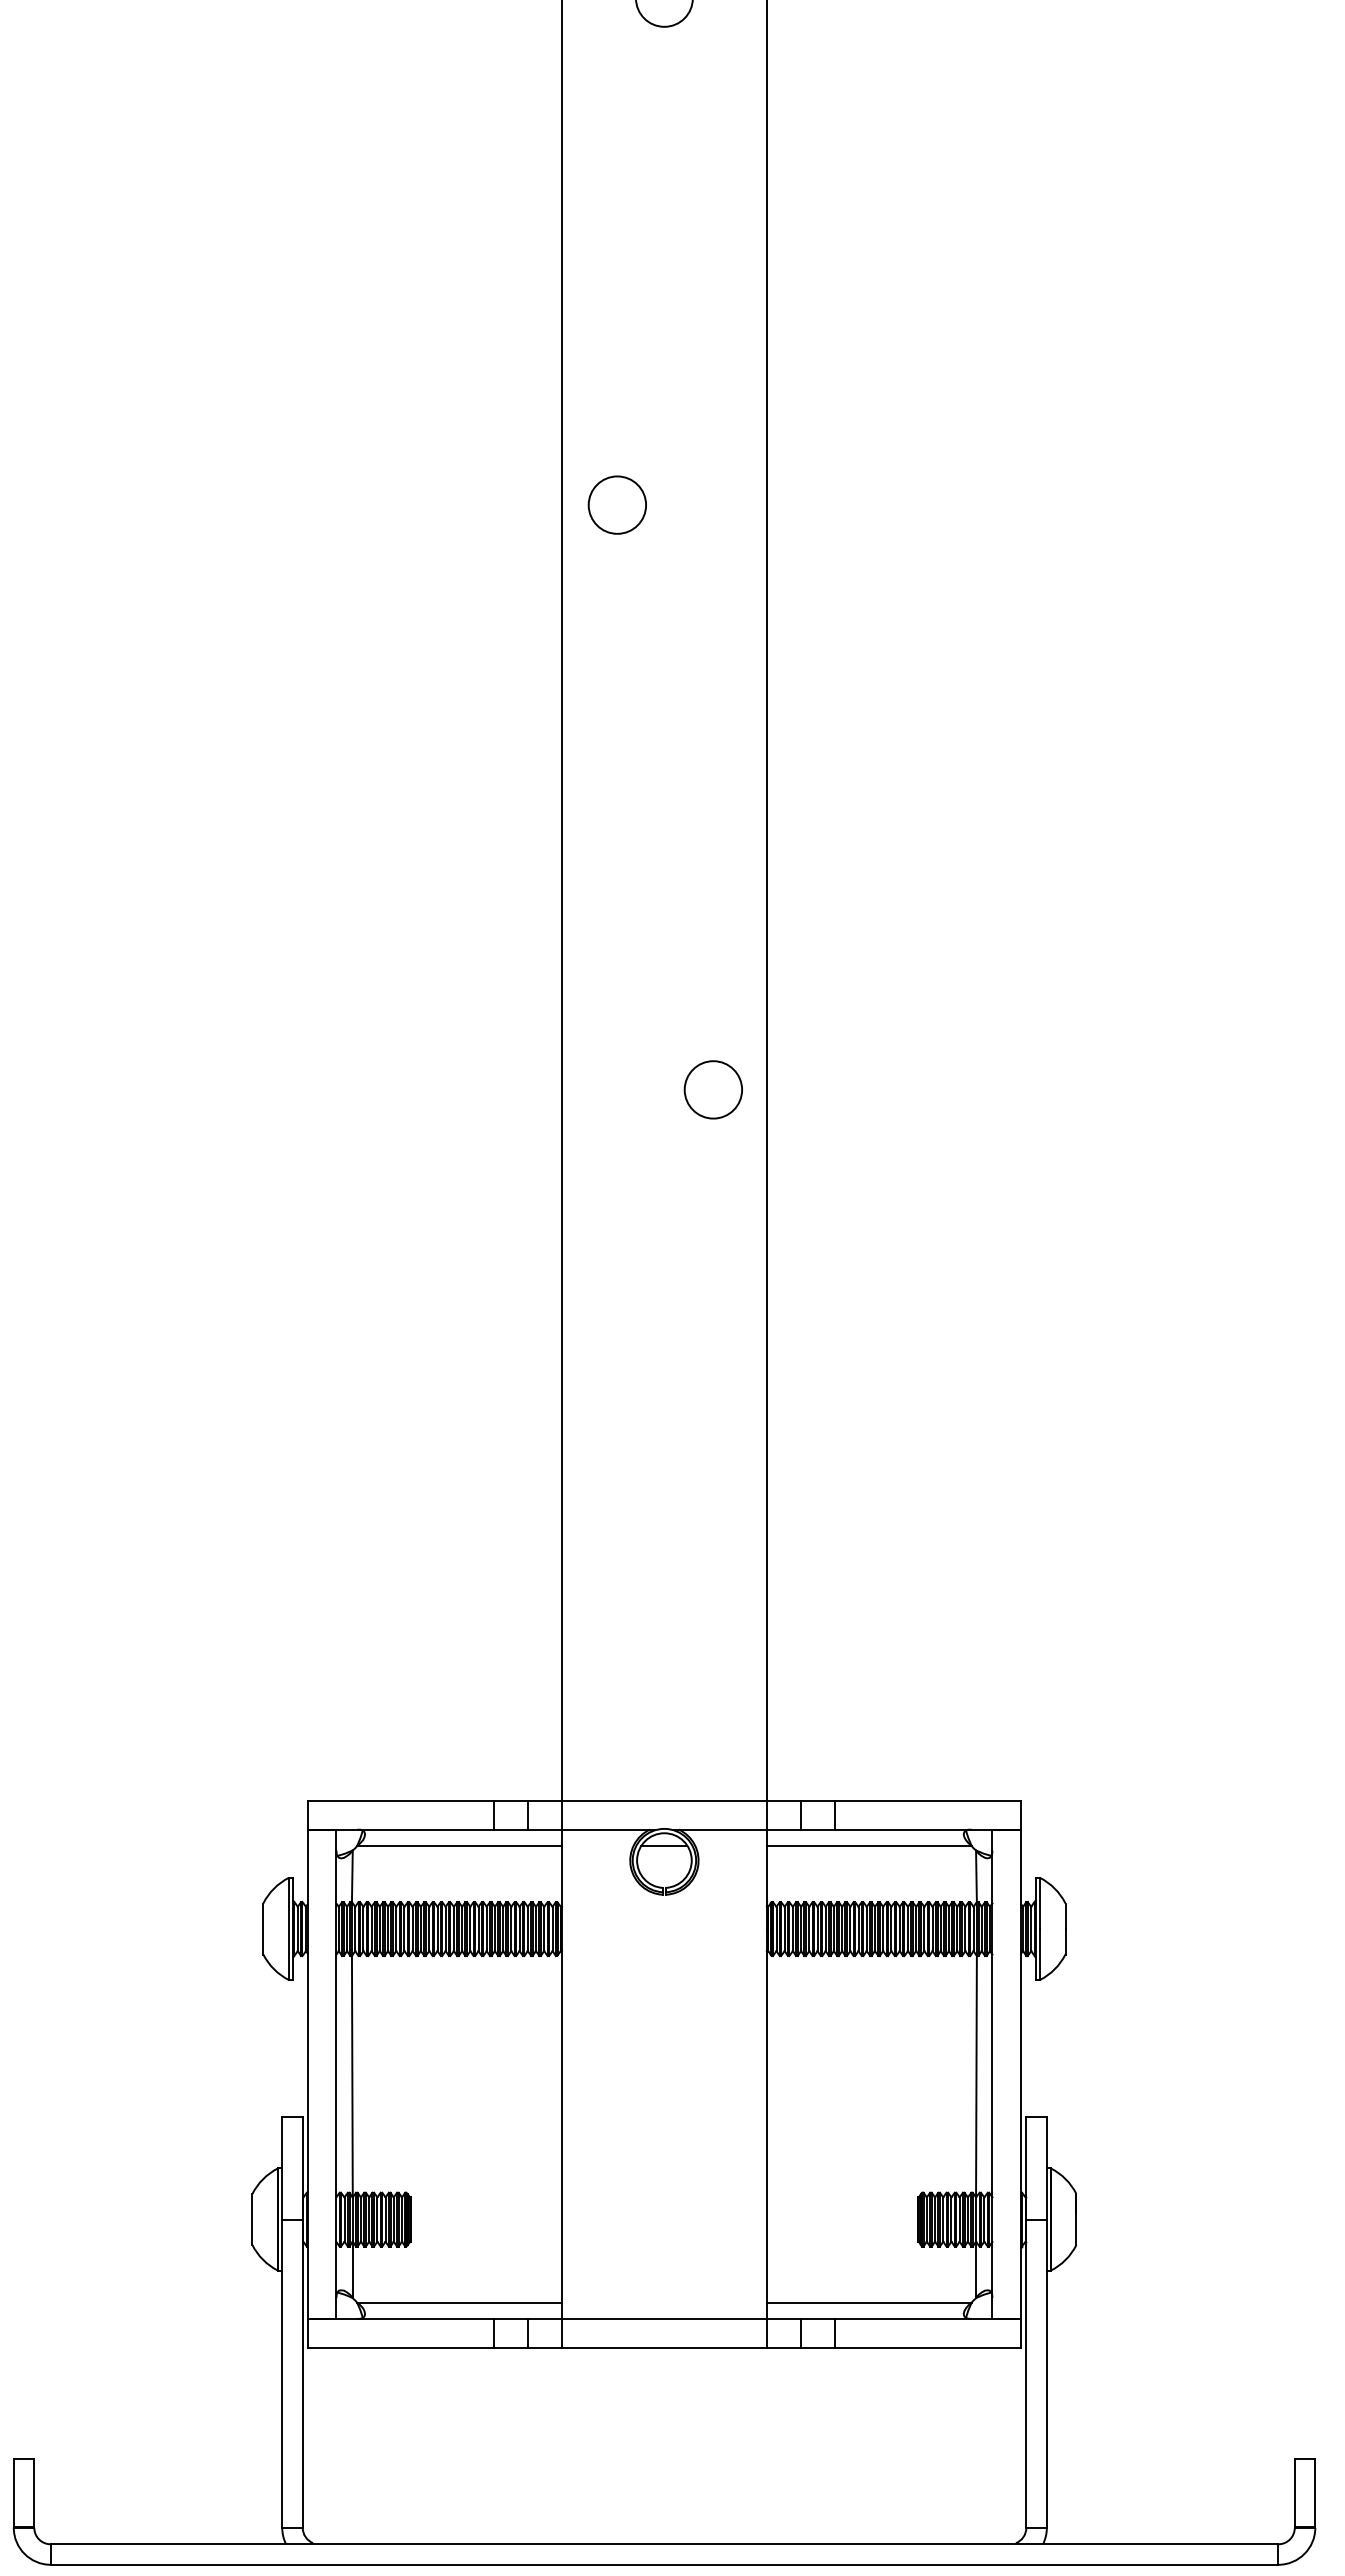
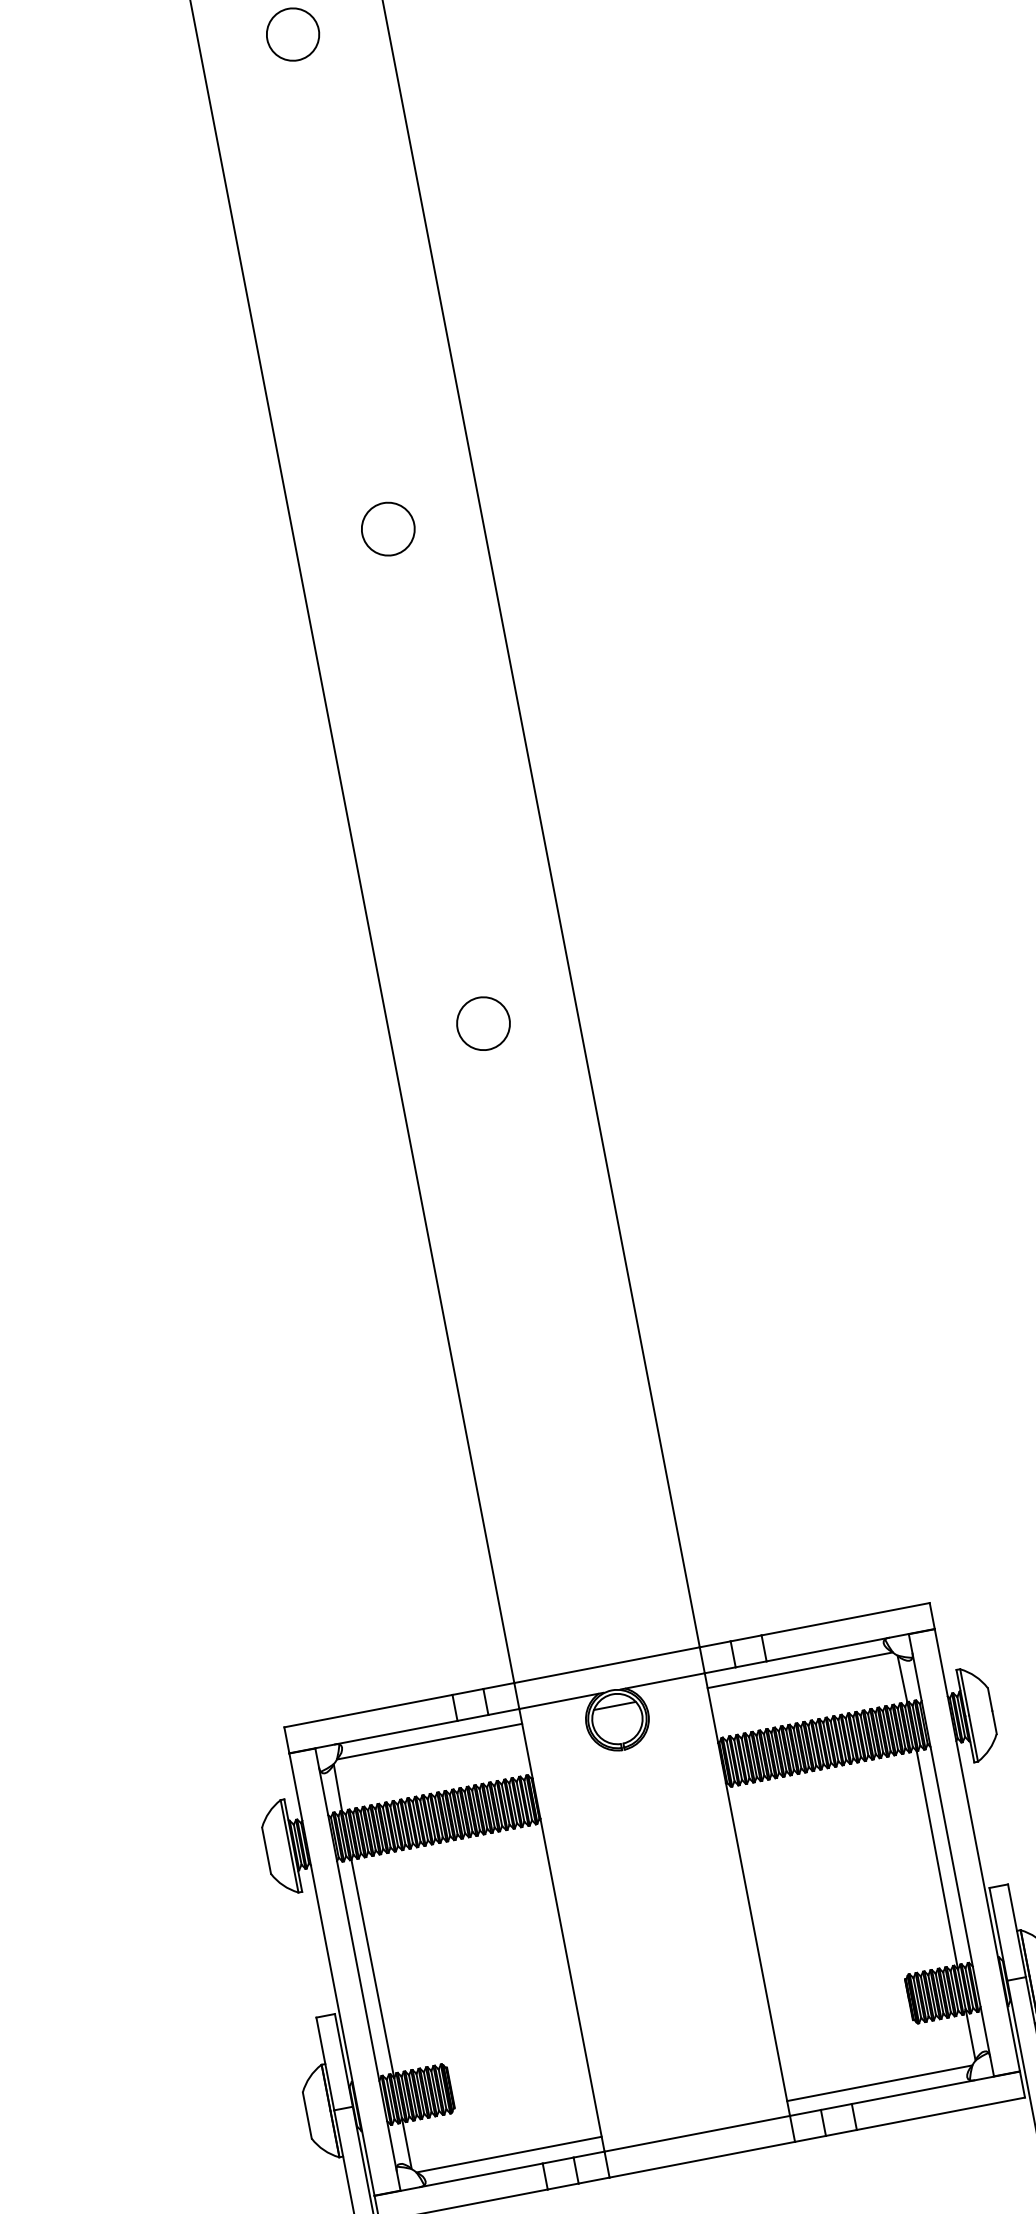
circle: (616, 504) -> (387, 528), moved
circle: (712, 1089) -> (482, 1023), moved

